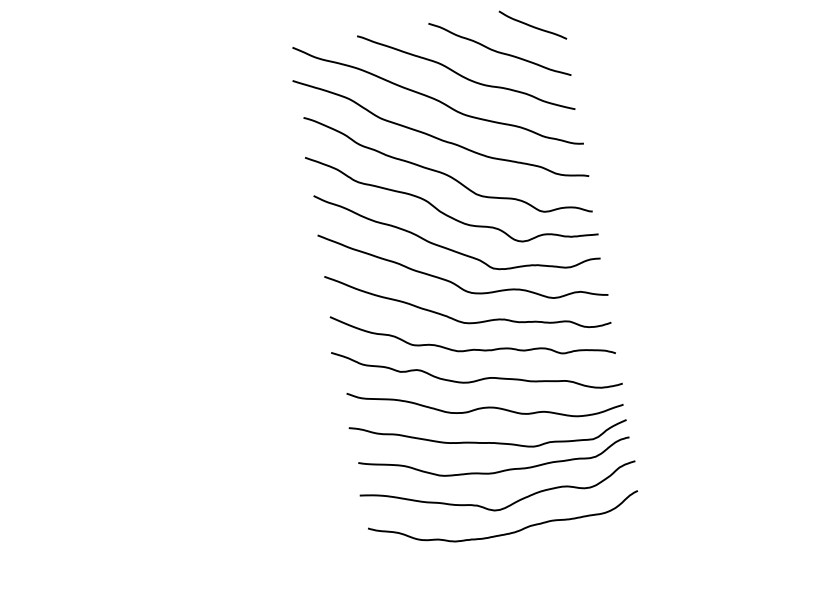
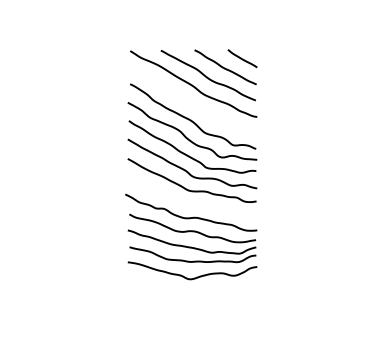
curve: (437, 135) -> (190, 102), removed
curve: (474, 347) -> (191, 202), removed
curve: (512, 529) -> (195, 289), removed

